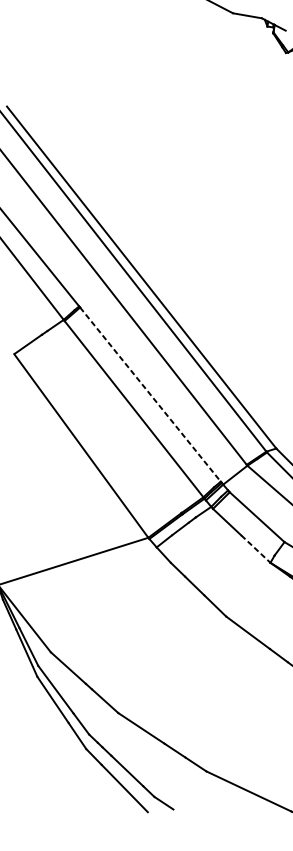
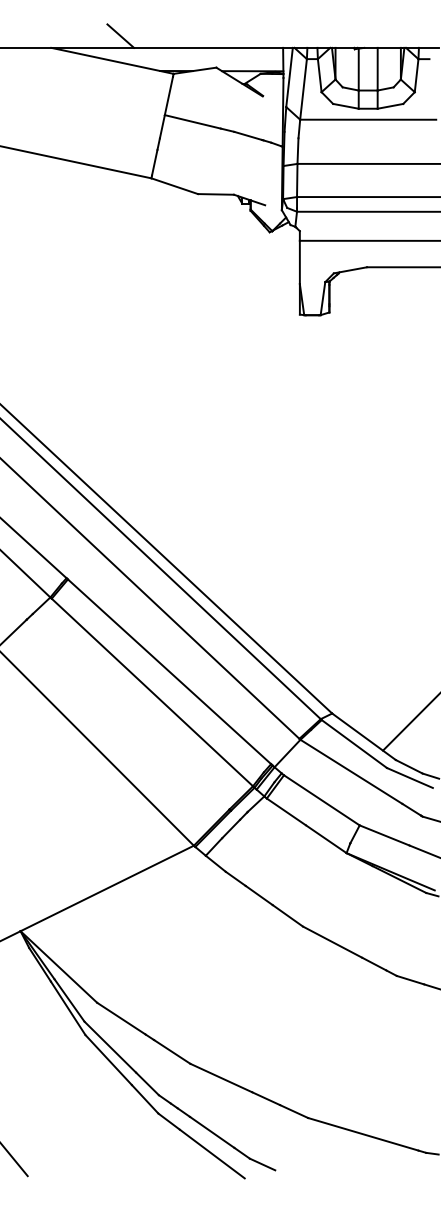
line: (150, 395) -> (169, 672), dashed -> solid
line: (255, 549) -> (326, 839), dashed -> solid

